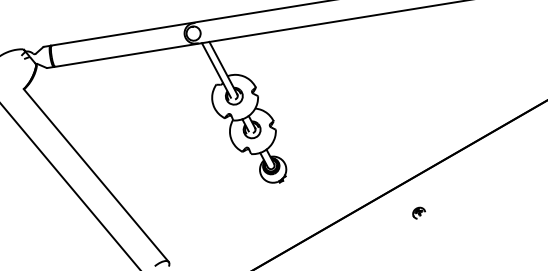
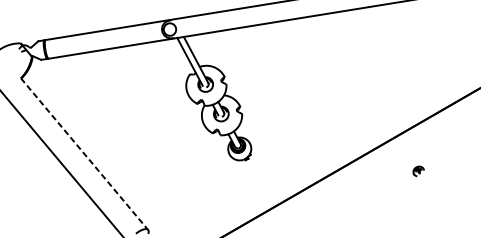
line: (96, 175) -> (84, 154), solid -> dashed
part: (418, 212) -> (418, 170), moved

